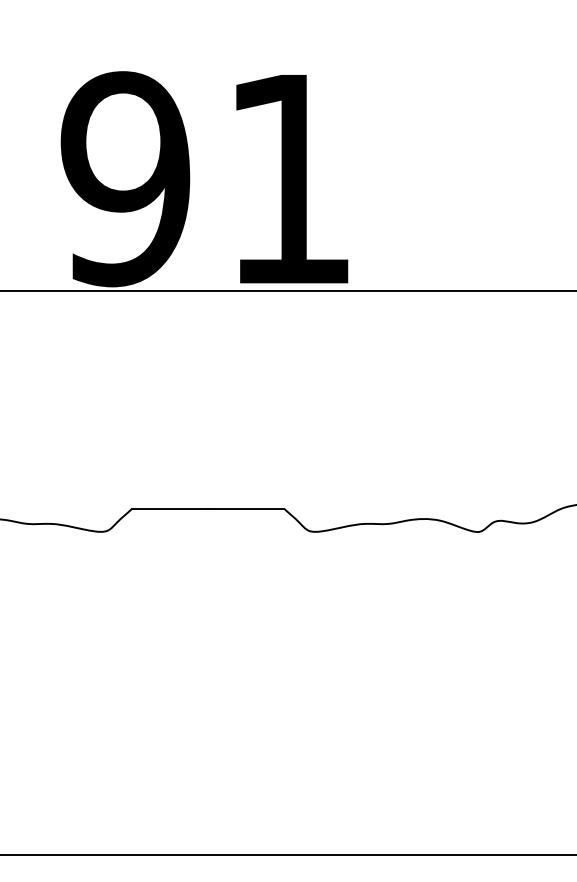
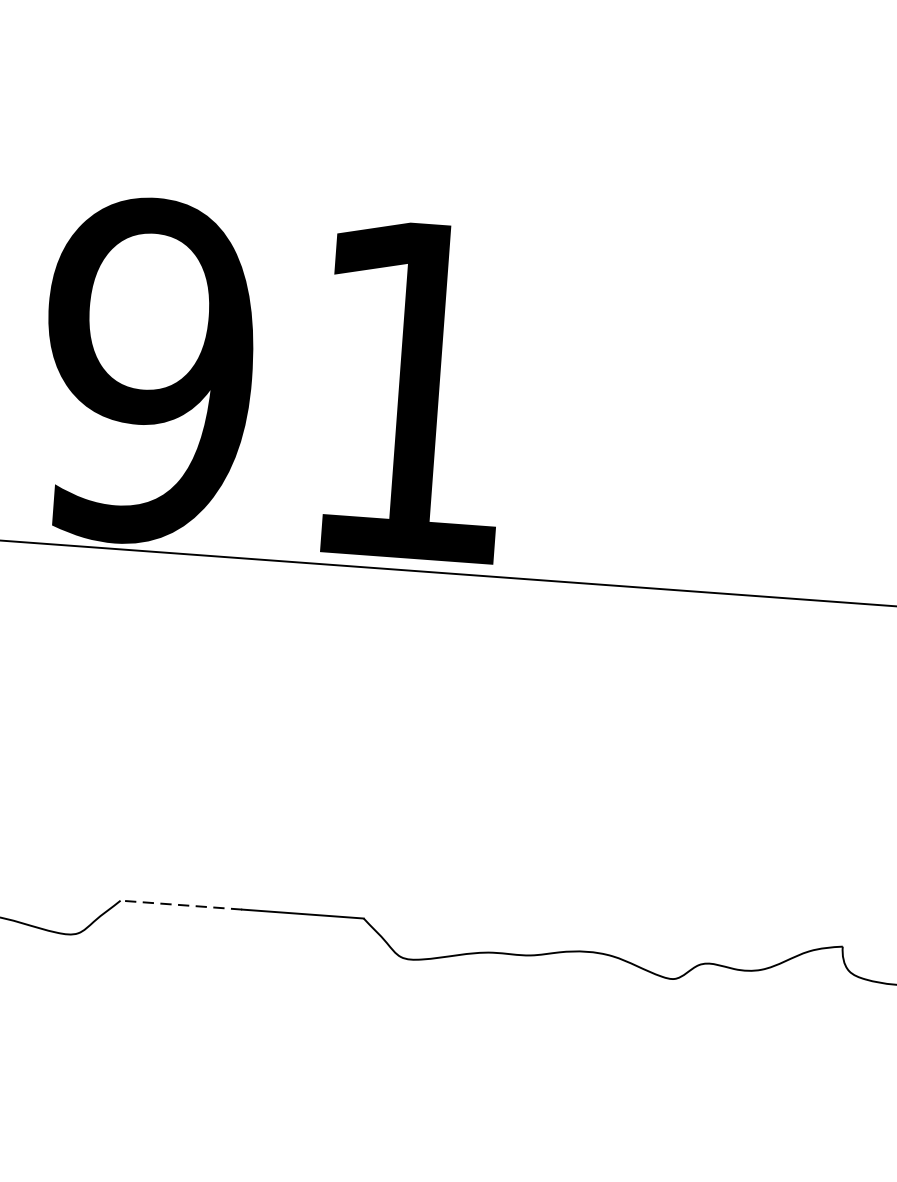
line: (170, 508) -> (181, 905), solid -> dashed

